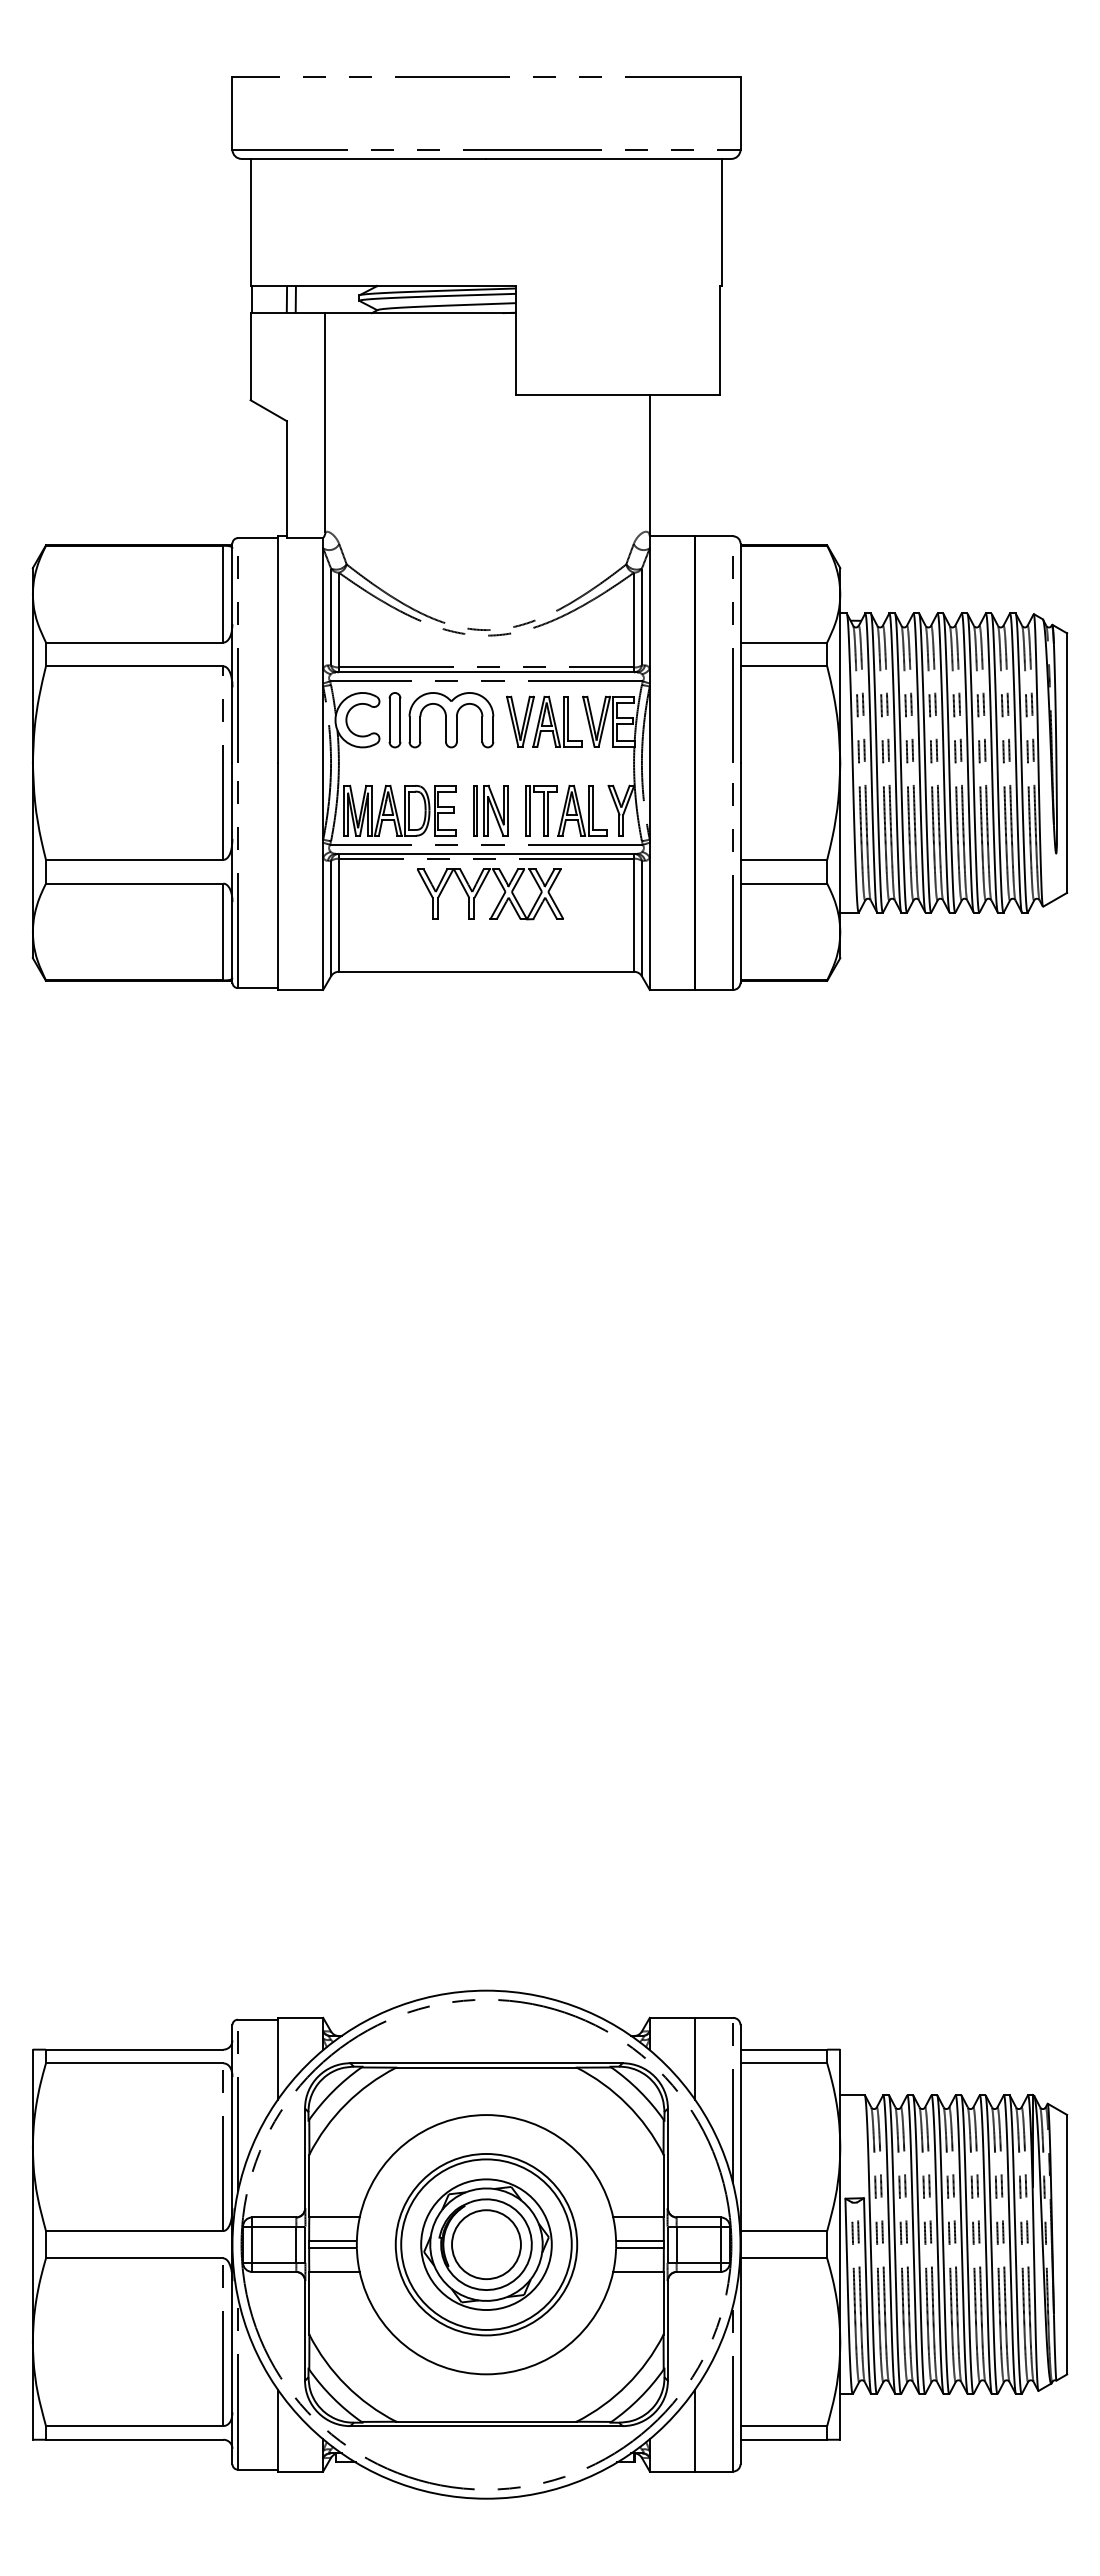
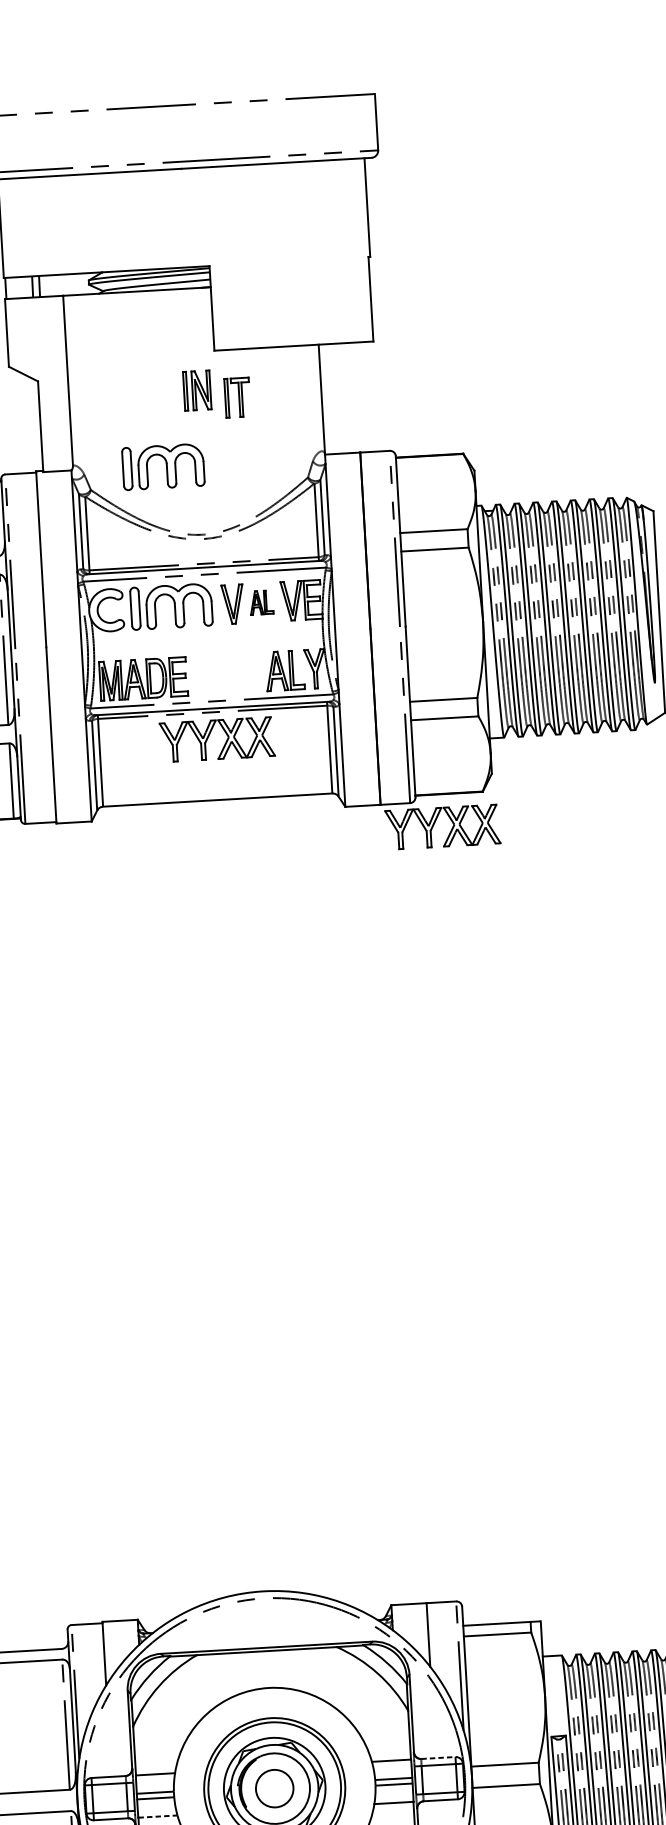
part: (441, 540) -> (163, 467), added
part: (557, 721) -> (261, 602), size x0.6
part: (490, 810) -> (197, 390), moved
part: (541, 810) -> (237, 397), moved
part: (783, 1027) -> (450, 830), added
line: (699, 2217) -> (438, 1757), solid -> dashed
circle: (486, 2244) -> (274, 1788), size x0.7
line: (335, 2271) -> (158, 1816), solid -> dashed

